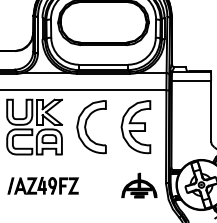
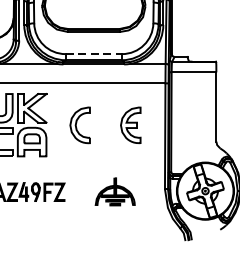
line: (103, 64) -> (93, 53), solid -> dashed
part: (91, 127) -> (80, 125), size x0.6
part: (135, 127) -> (130, 125), size x0.6
part: (139, 185) -> (115, 191), moved

